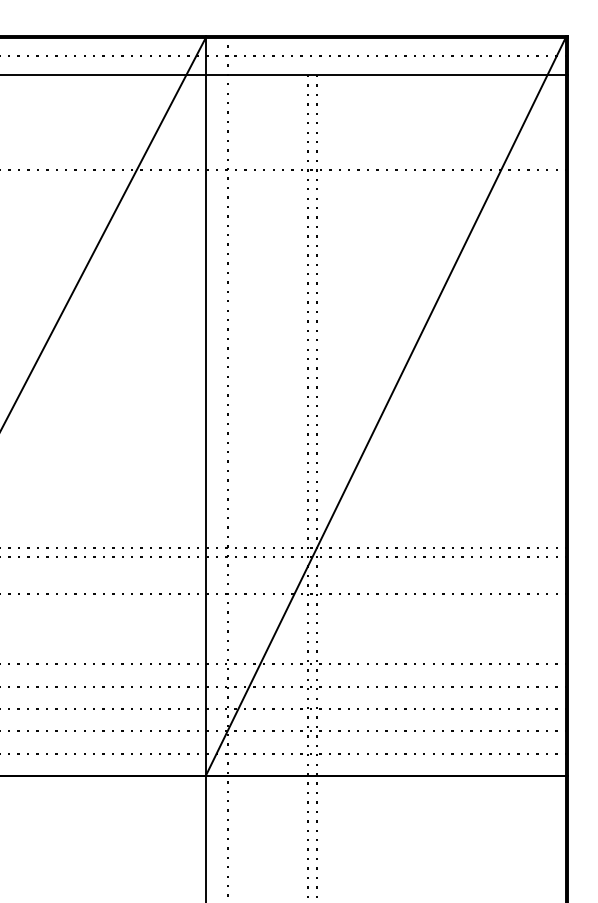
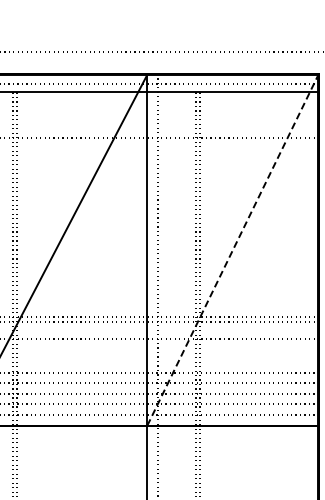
line: (387, 405) -> (233, 249), solid -> dashed

